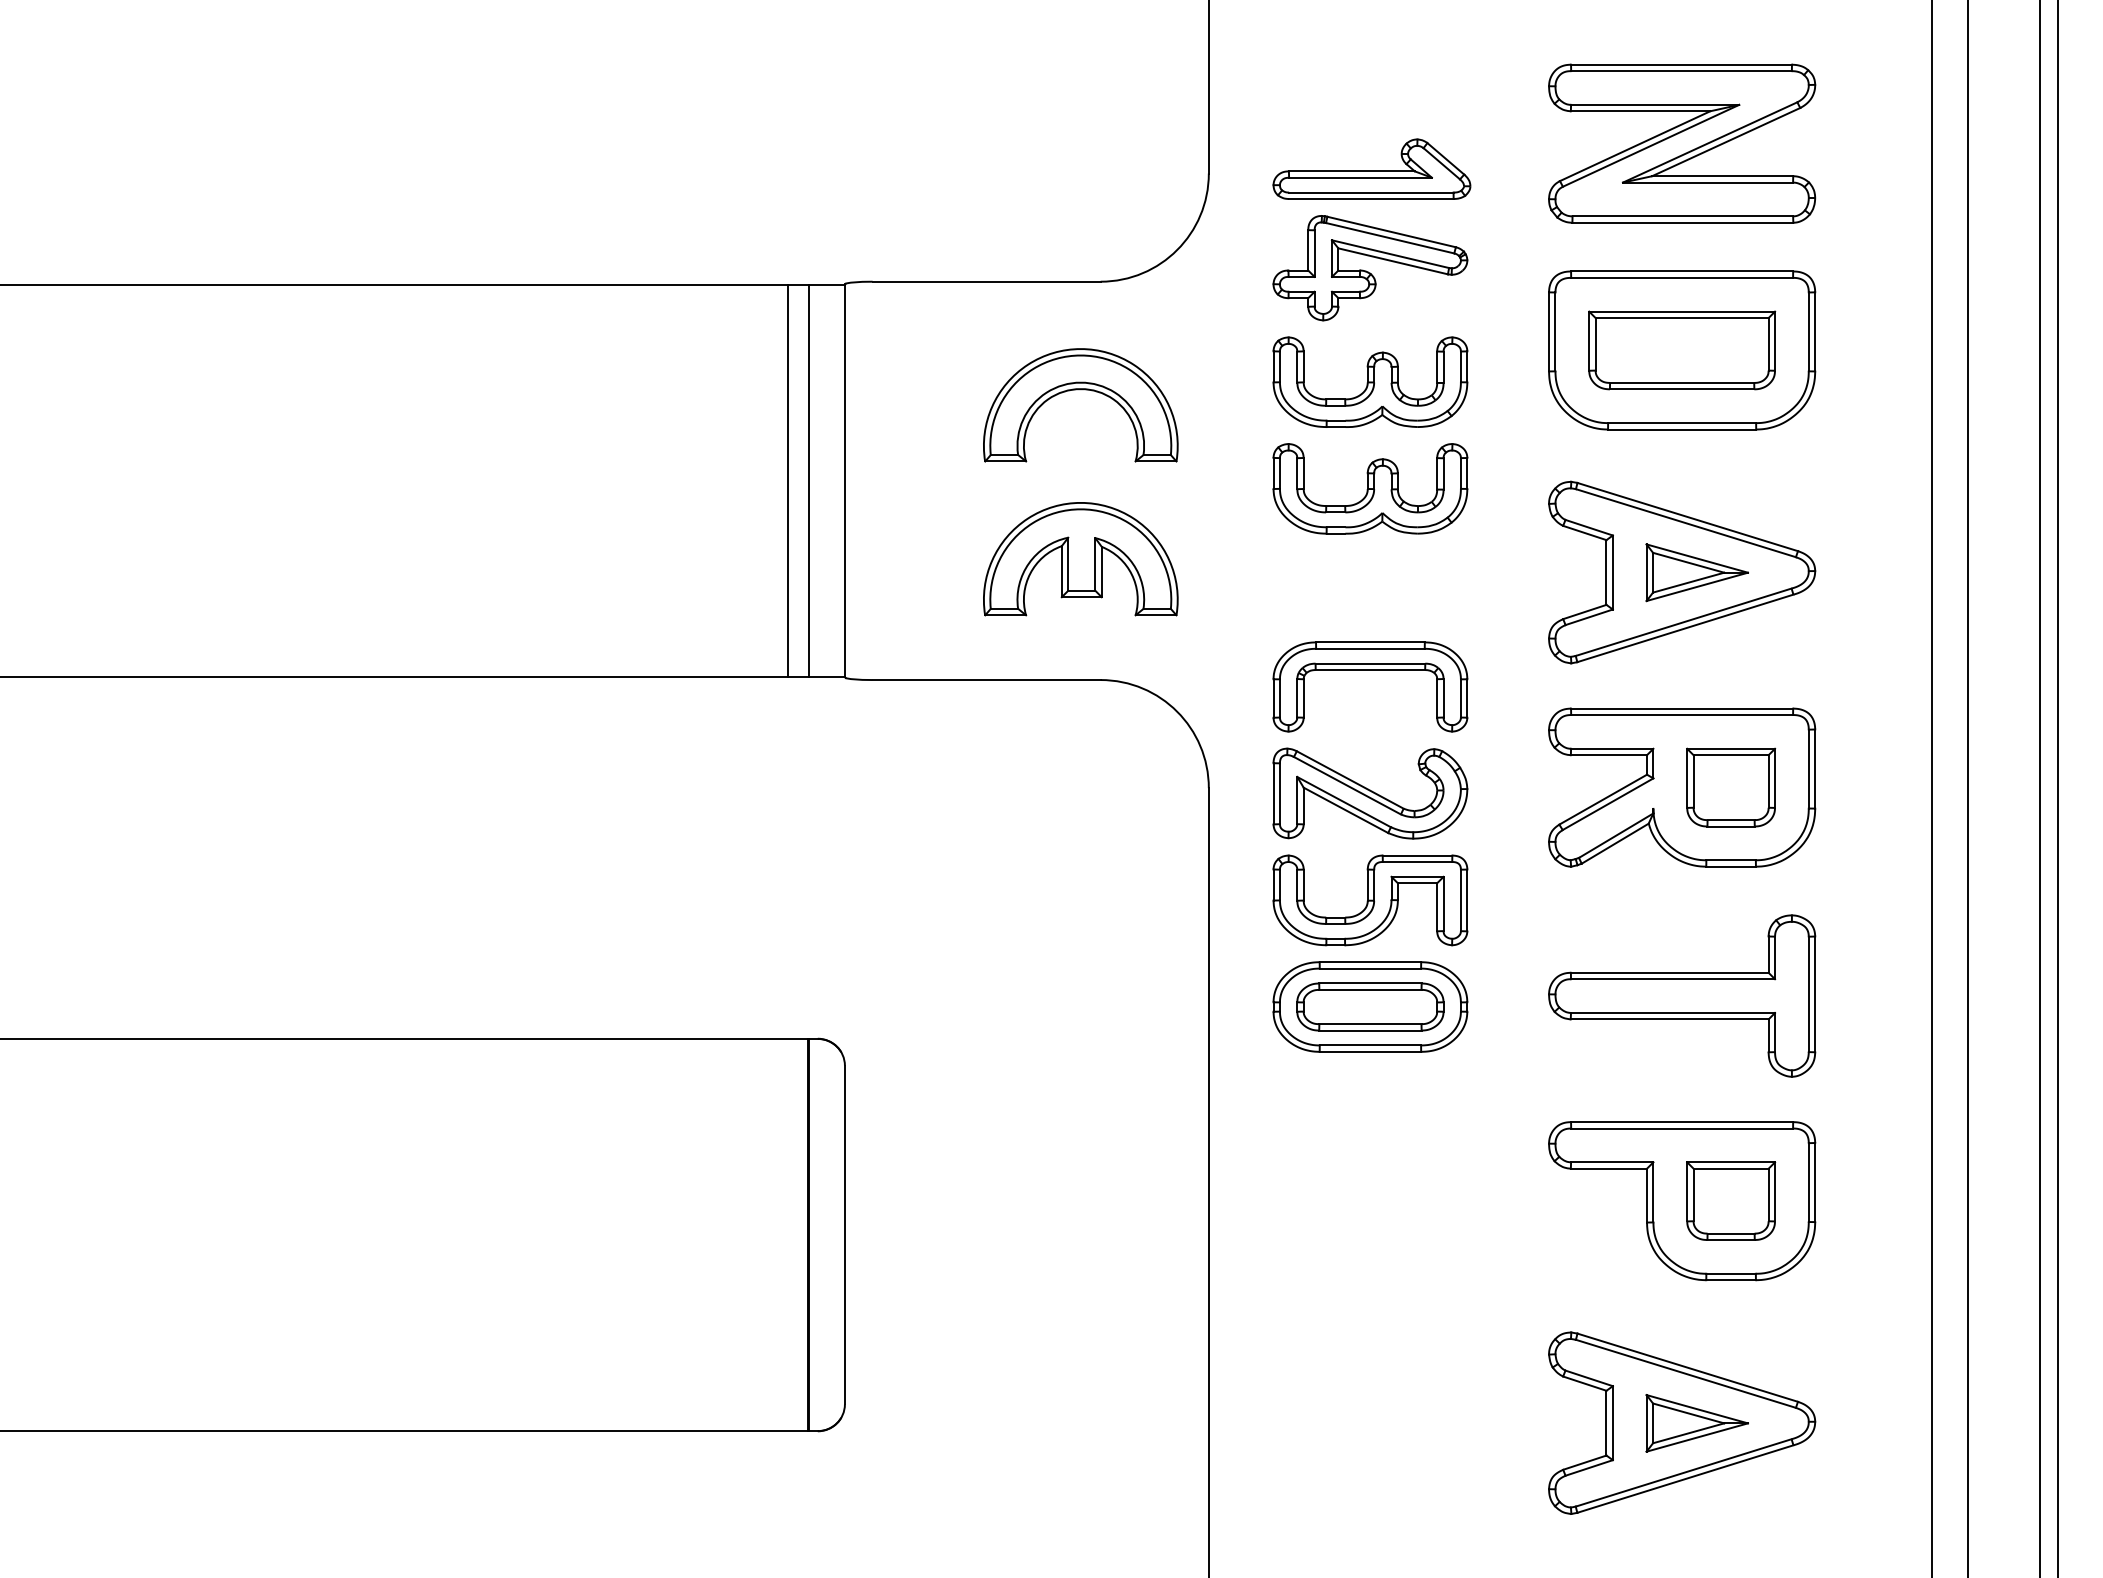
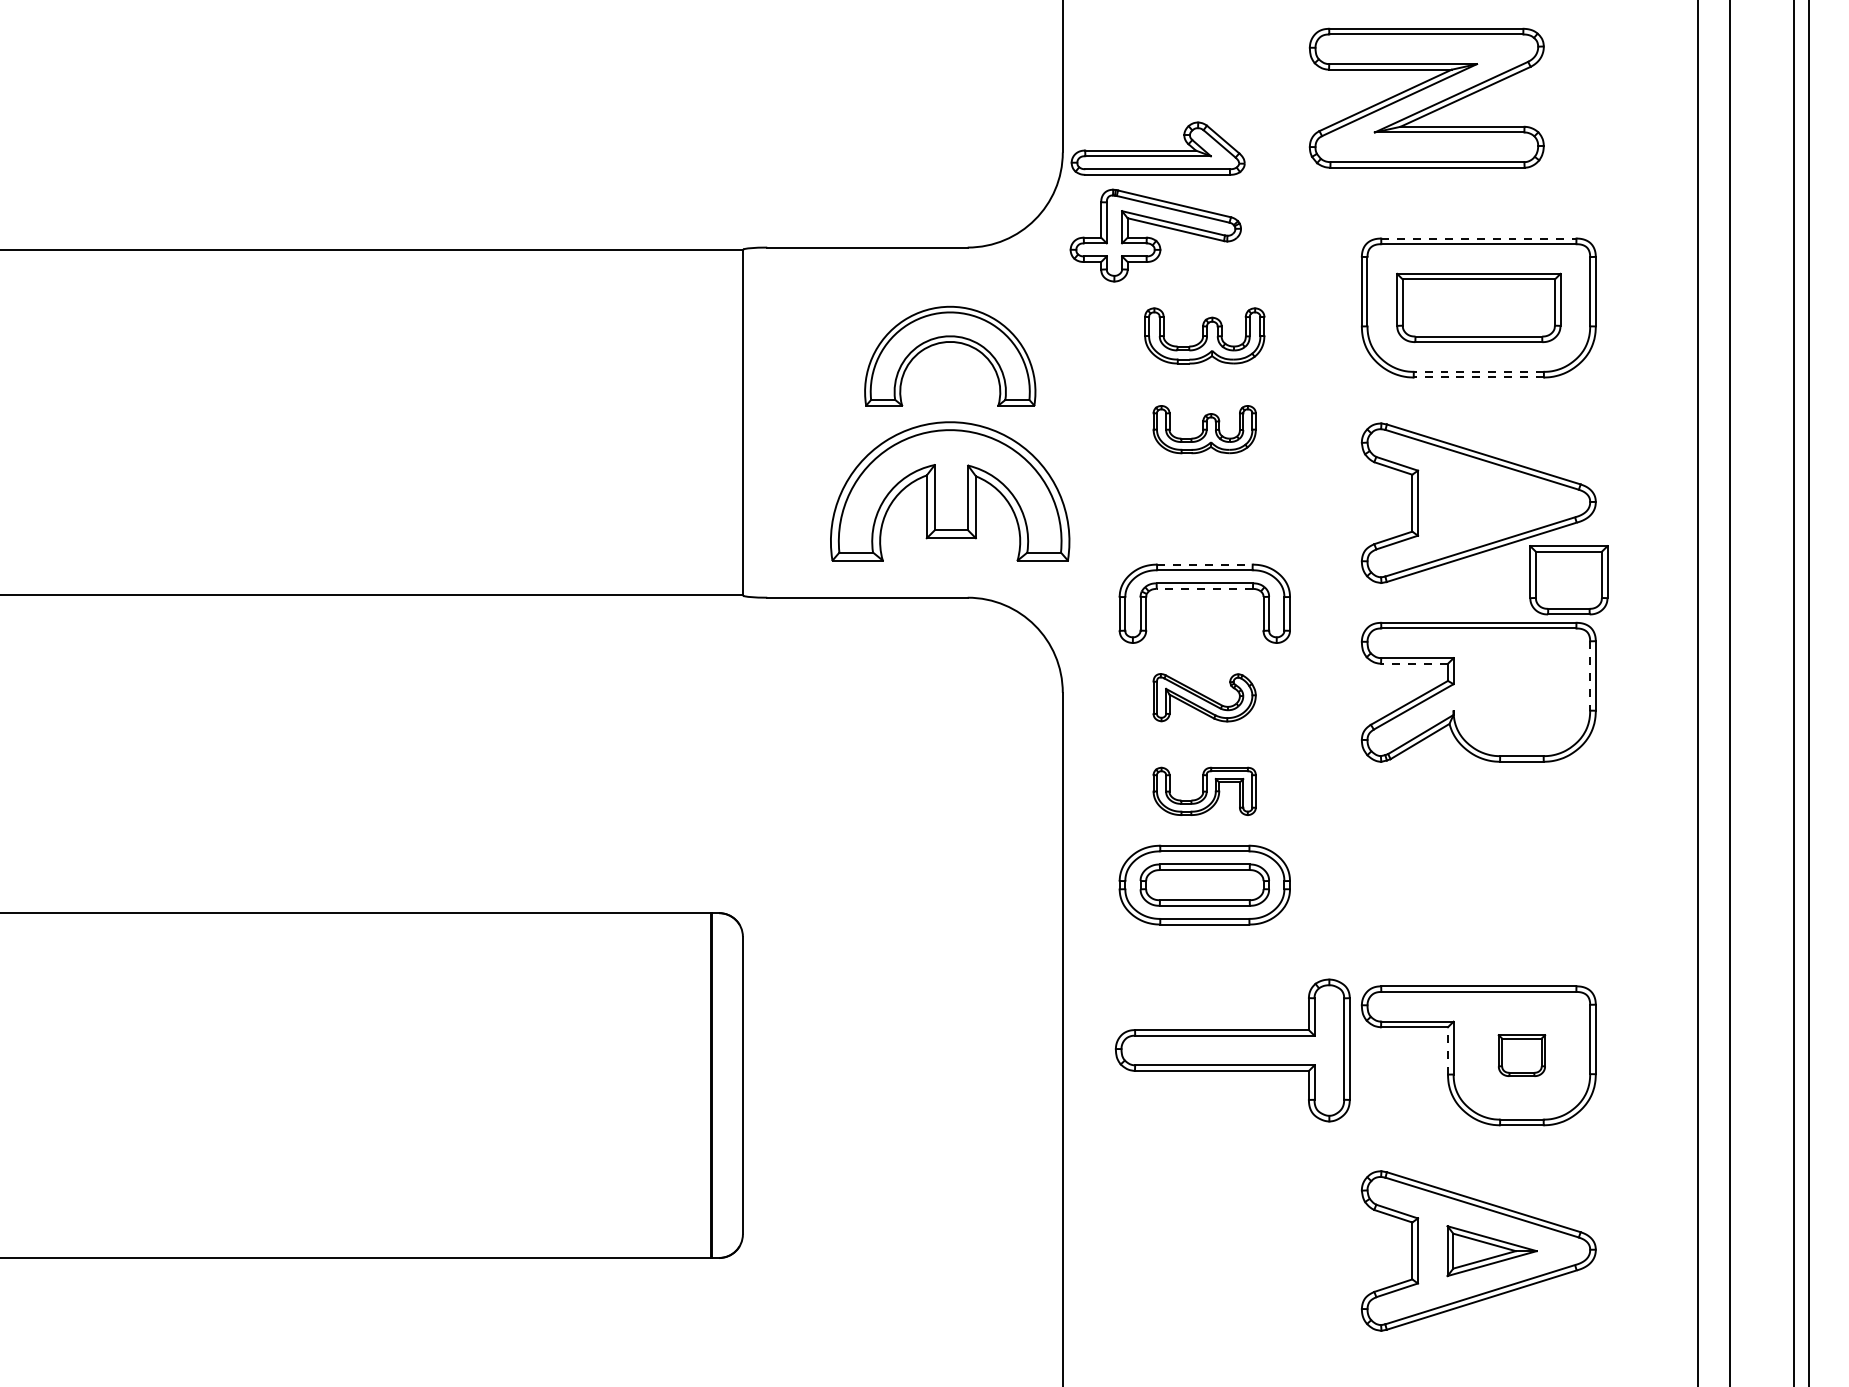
part: (1681, 142) -> (1426, 97), moved
part: (1371, 169) -> (1157, 148), moved
part: (1370, 267) -> (1155, 235), moved
line: (1681, 271) -> (1478, 238), solid -> dashed
part: (1370, 381) -> (1204, 335), size x0.7
line: (1681, 422) -> (1478, 371), solid -> dashed
line: (1681, 429) -> (1478, 377), solid -> dashed
line: (787, 480) -> (692, 422), removed
line: (809, 480) -> (711, 422), removed
part: (1370, 488) -> (1204, 429), size x0.6
part: (1081, 559) -> (950, 491), size x1.4
part: (1696, 572) -> (1491, 503), removed
line: (1370, 642) -> (1204, 564), solid -> dashed
line: (1370, 669) -> (1204, 588), solid -> dashed
line: (1608, 754) -> (1414, 663), solid -> dashed
line: (1809, 768) -> (1590, 675), solid -> dashed
part: (1730, 787) -> (1568, 580), moved
part: (1370, 793) -> (1204, 697), size x0.6
part: (1370, 900) -> (1204, 791), size x0.6
part: (1681, 996) -> (1232, 1050), moved
line: (1646, 1195) -> (1447, 1050), solid -> dashed
part: (1730, 1200) -> (1521, 1055), size x0.6

